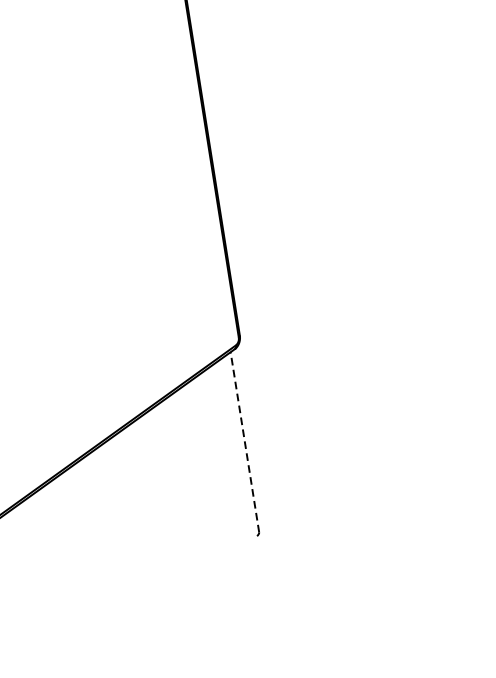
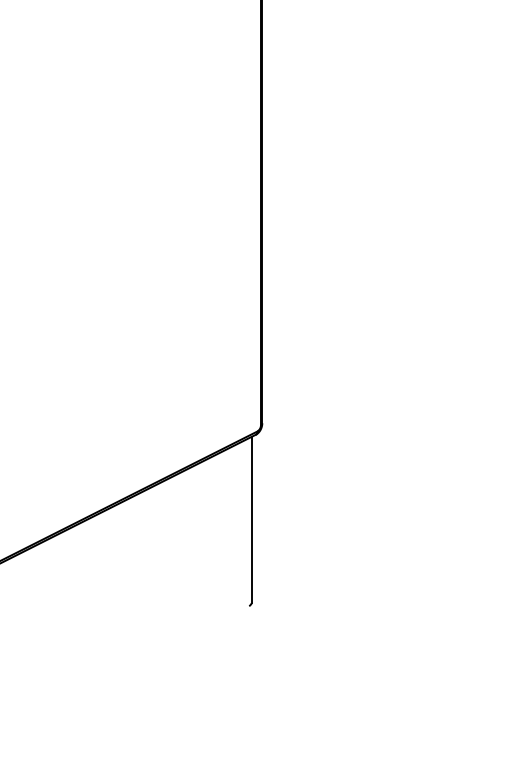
line: (244, 441) -> (251, 519), dashed -> solid

